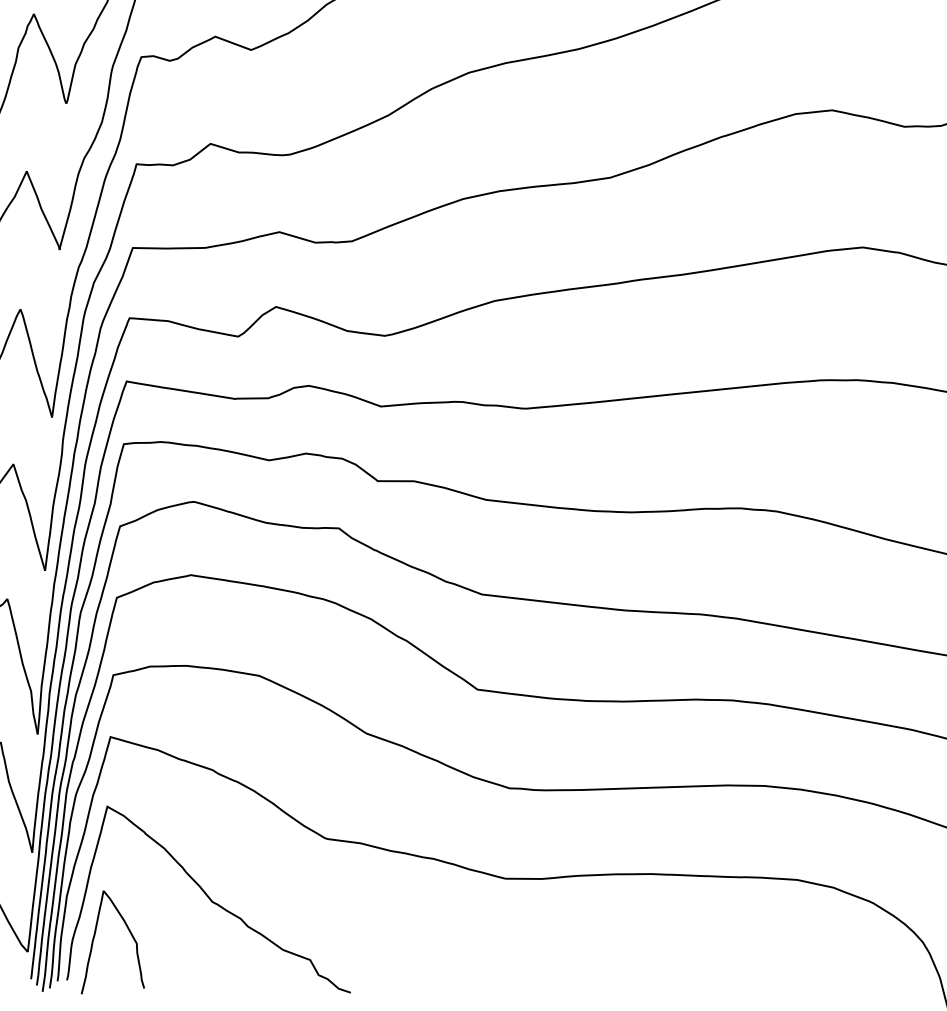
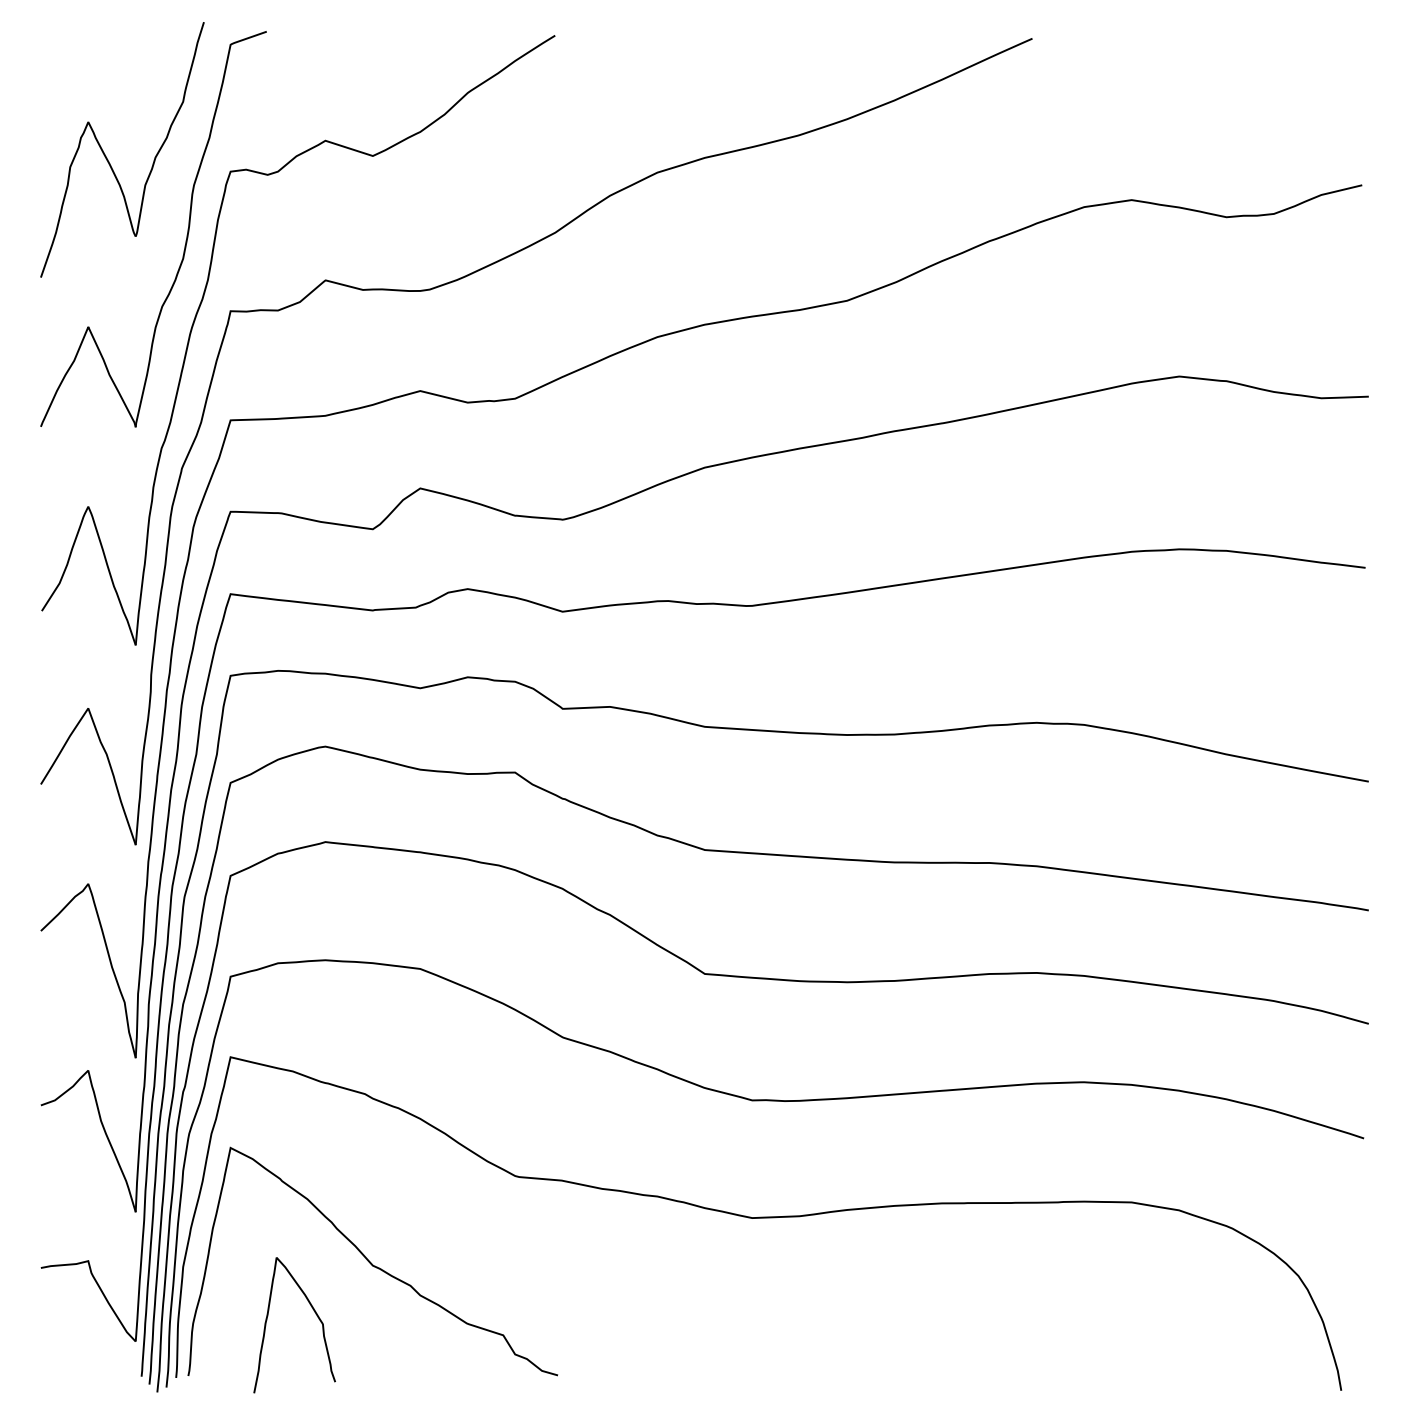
curve: (131, 935) -> (315, 1314), moved

